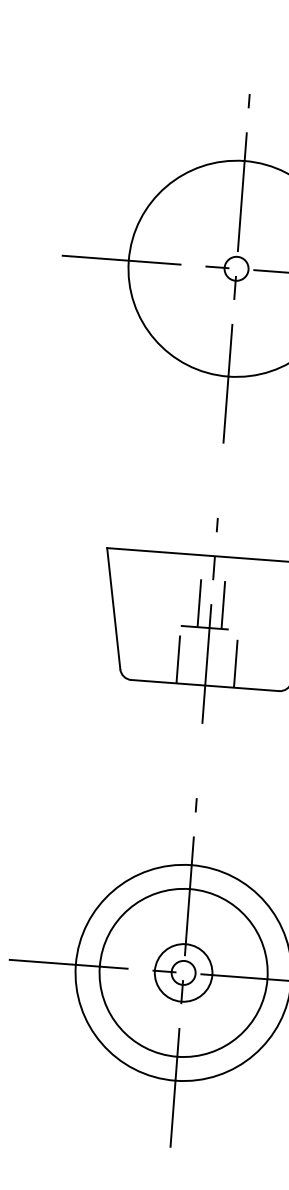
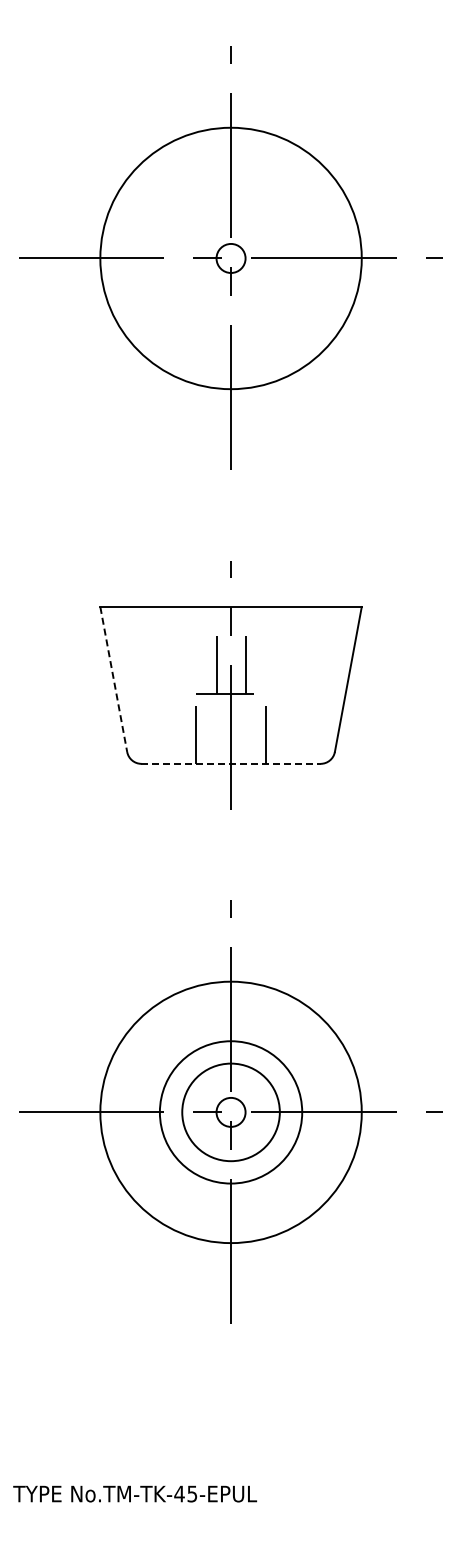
line: (113, 608) -> (113, 679), solid -> dashed
line: (205, 685) -> (231, 763), solid -> dashed
circle: (183, 972) -> (230, 1112), size x0.7
circle: (183, 972) -> (230, 1112), size x1.4

